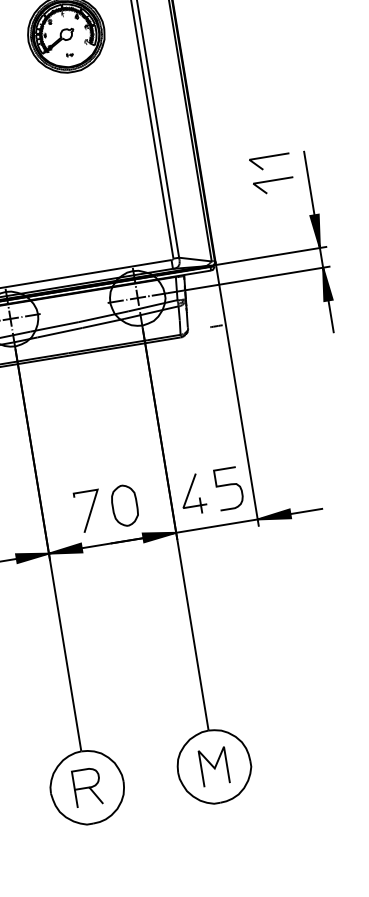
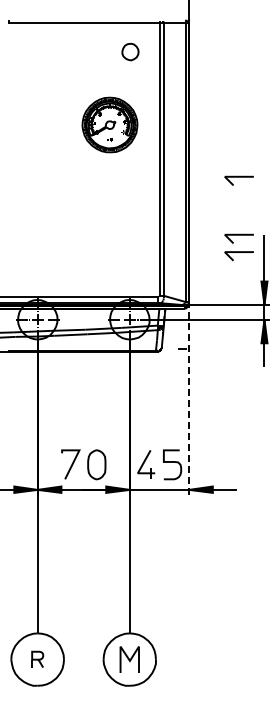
line: (255, 77) -> (238, 177), added
line: (237, 393) -> (189, 398), solid -> dashed
part: (87, 787) -> (37, 659), size x0.6

